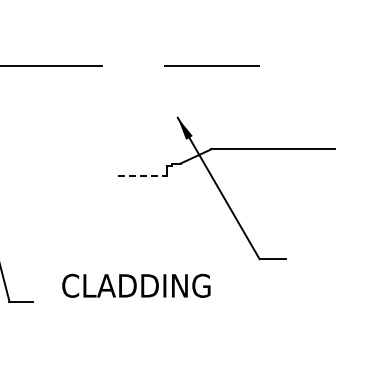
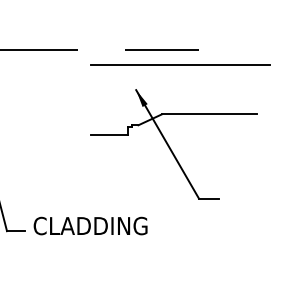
line: (235, 84) -> (180, 64), added
line: (143, 175) -> (109, 134), dashed -> solid
text: (136, 285) -> (90, 225), moved

